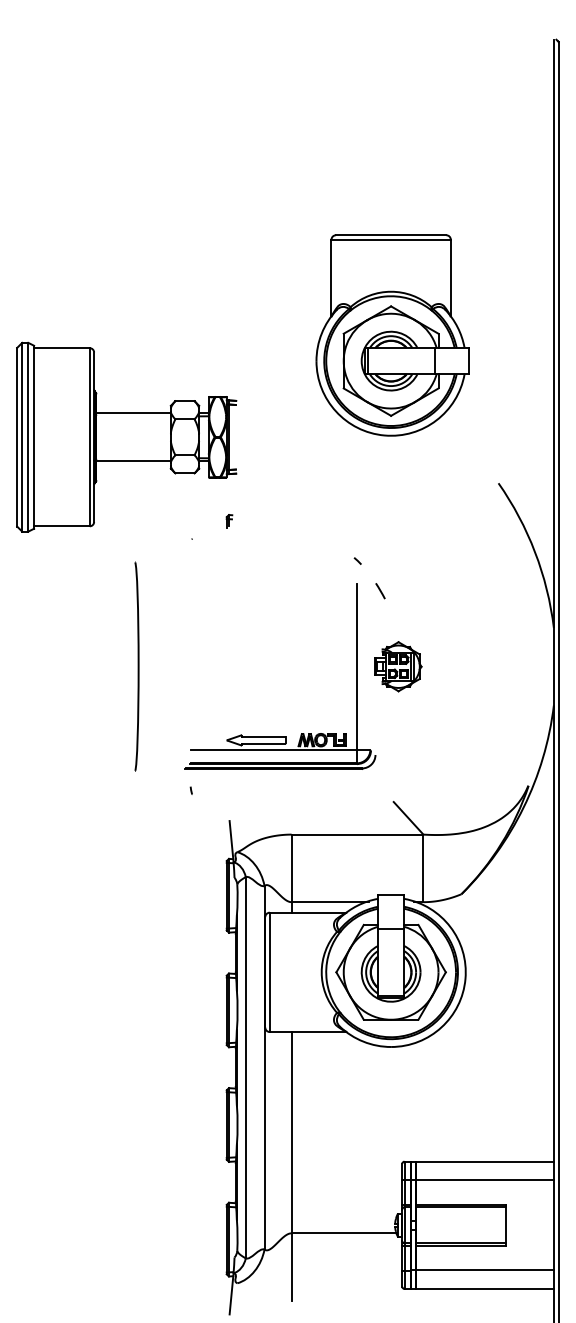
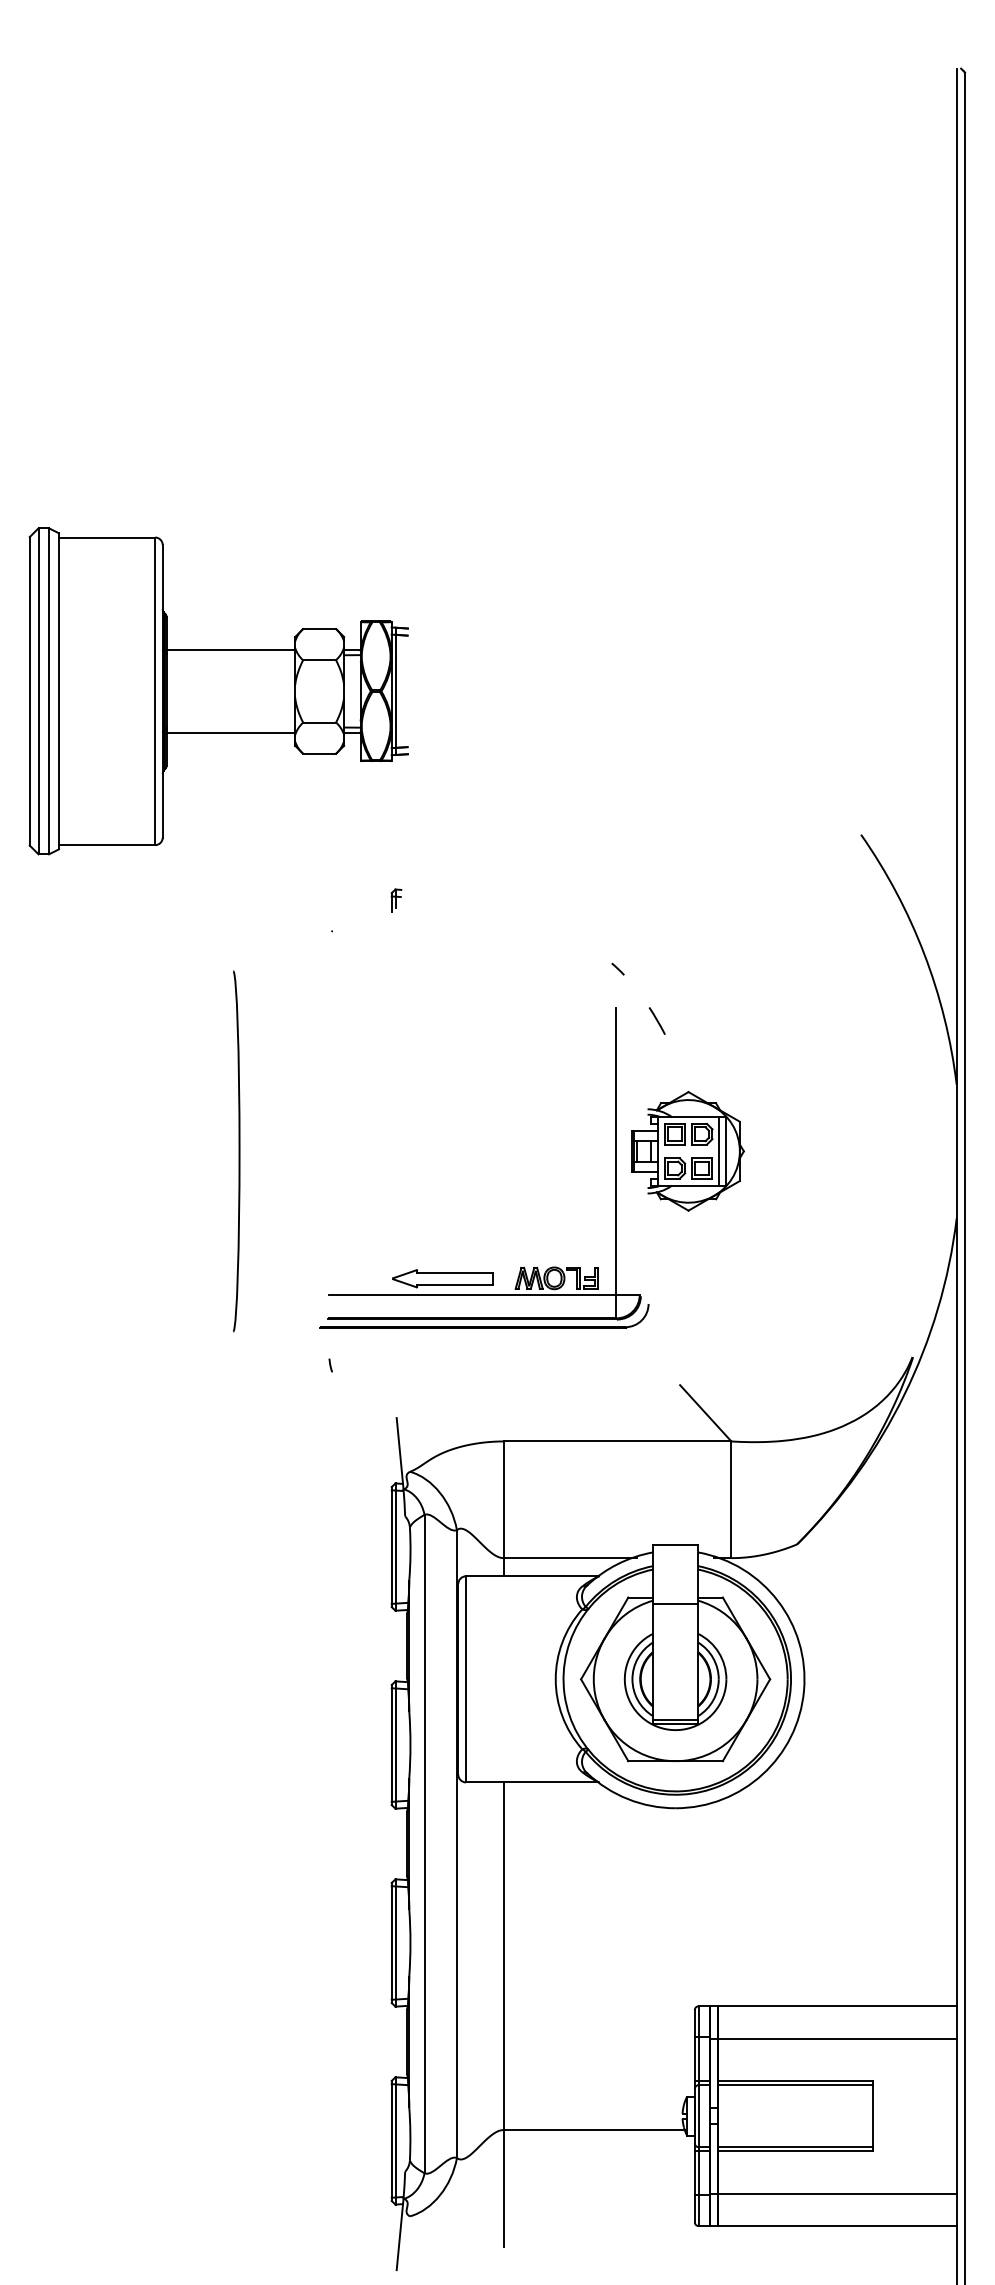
part: (392, 335) -> (677, 579), removed
part: (126, 436) -> (218, 690), moved
part: (398, 666) -> (688, 1151), size x1.4

